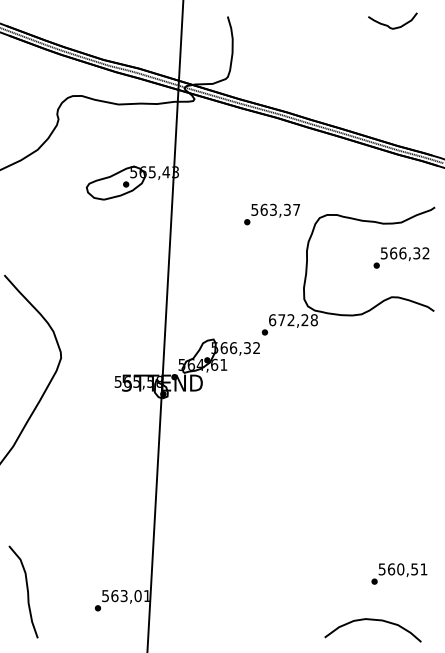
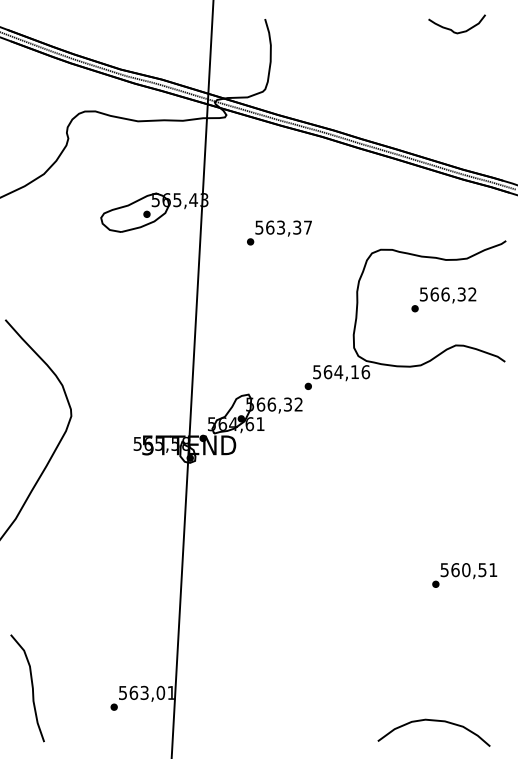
text: (271, 214) -> (278, 232), moved
text: (401, 257) -> (443, 299), moved
text: (293, 320) -> (341, 372), 672,28 -> 564,16
text: (399, 573) -> (464, 574), moved

